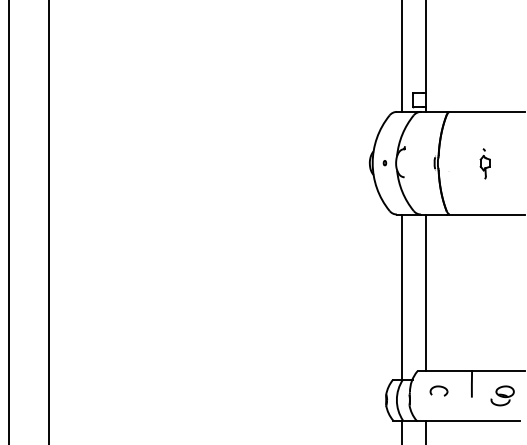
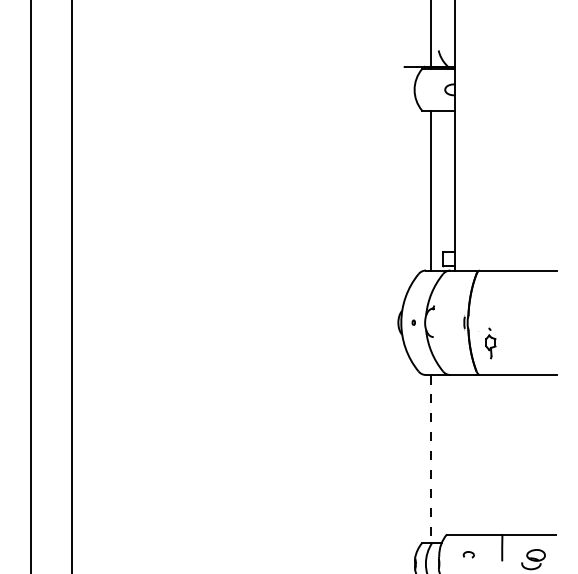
part: (484, 163) -> (490, 343), moved
line: (425, 292) -> (455, 454), removed
line: (401, 296) -> (430, 458), solid -> dashed
part: (438, 390) -> (468, 554), size x0.6

